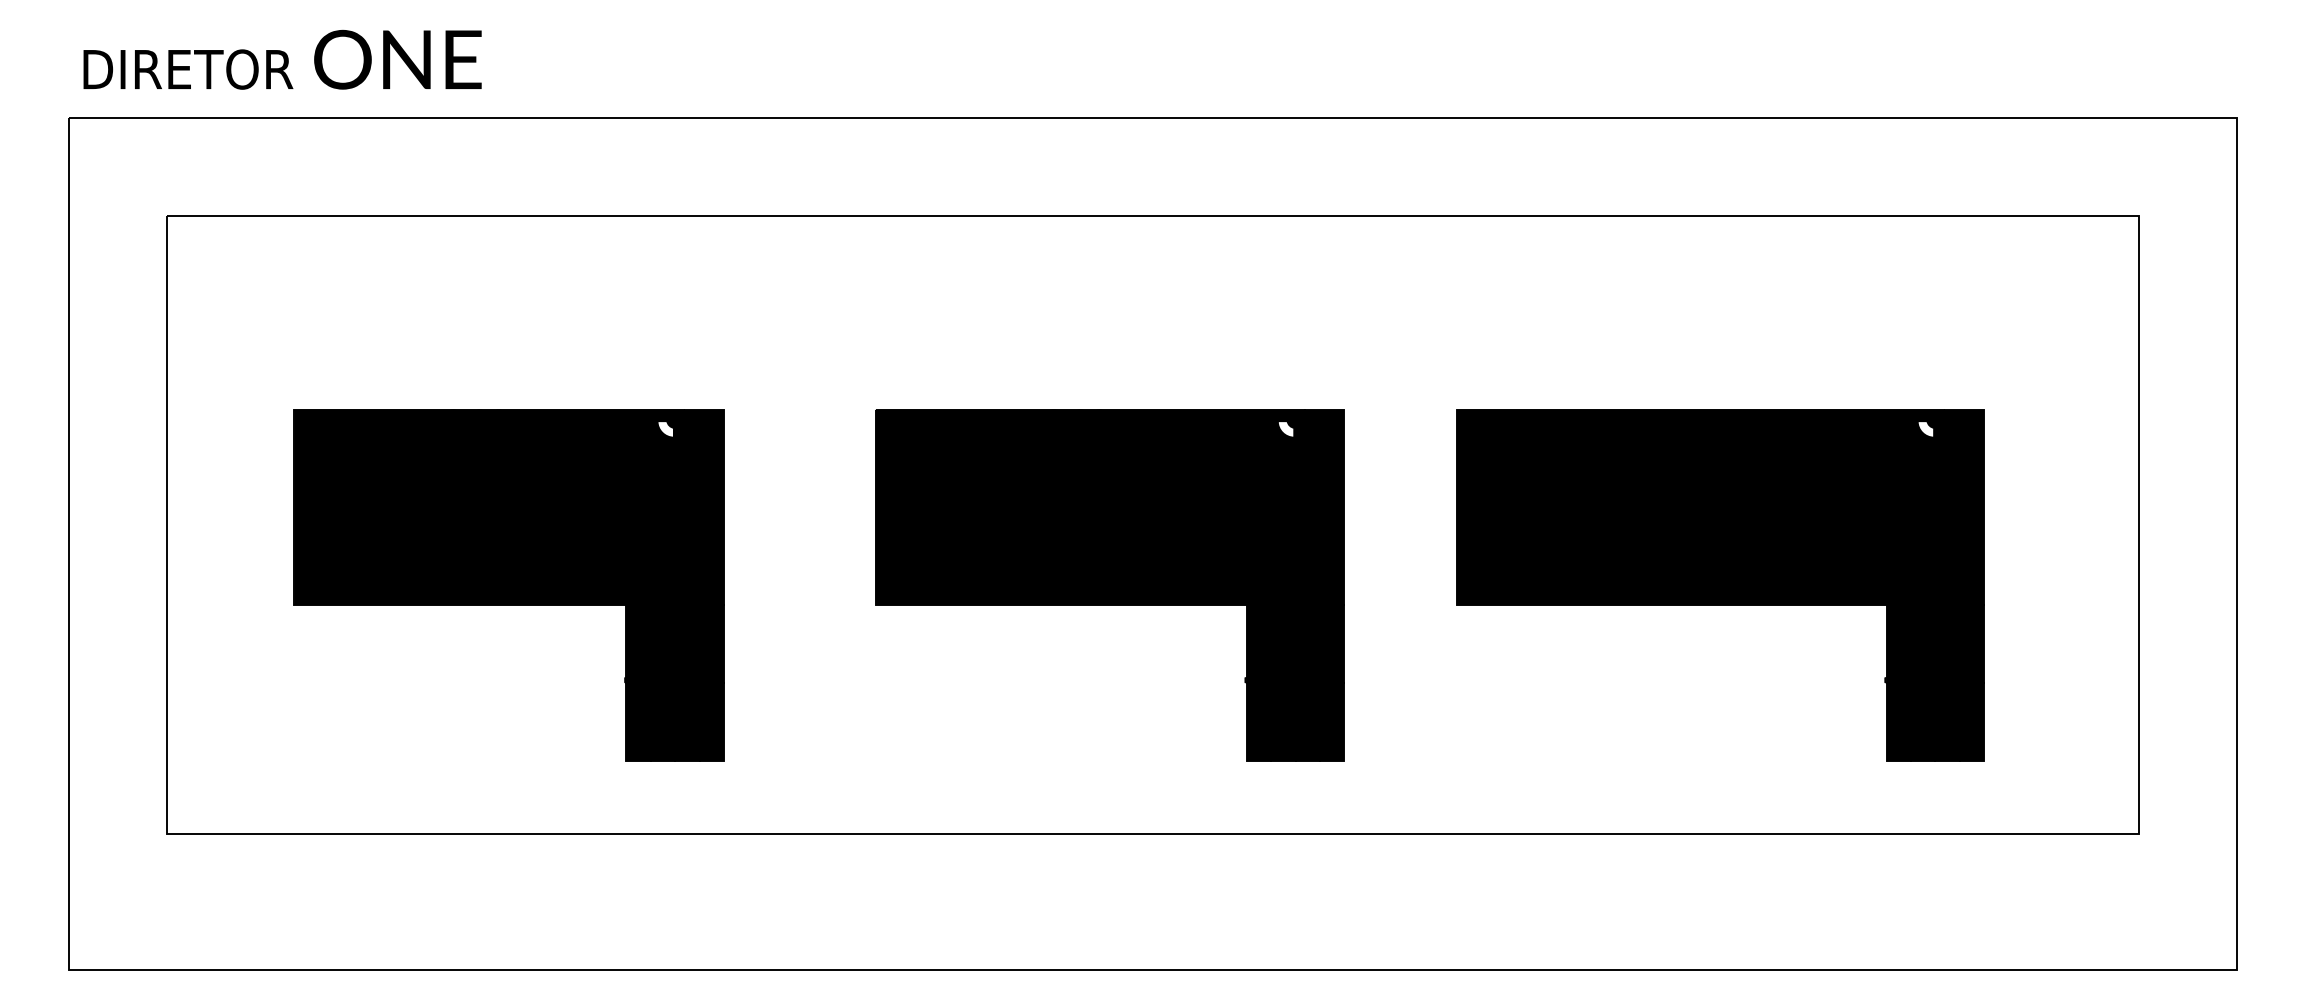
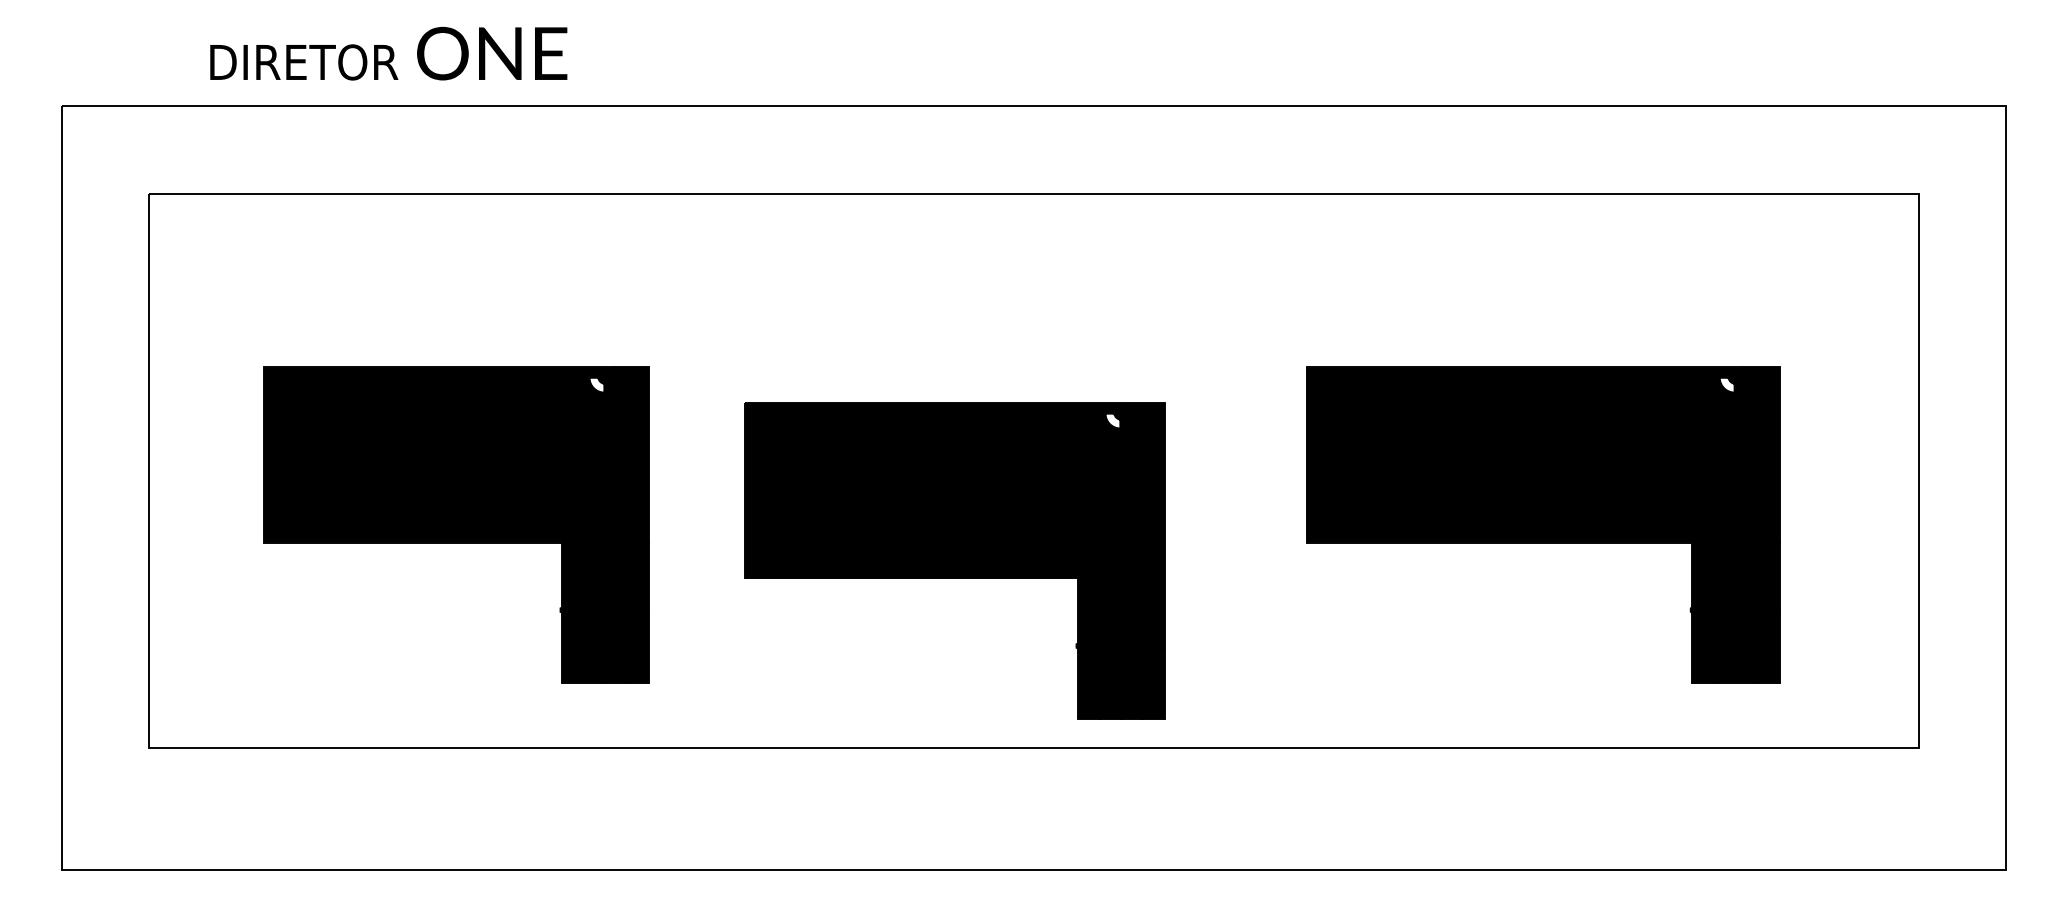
text: (282, 59) -> (388, 53), moved
part: (1109, 585) -> (954, 561), moved

